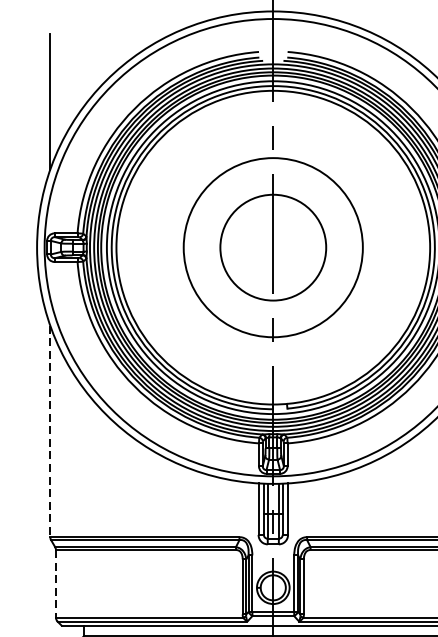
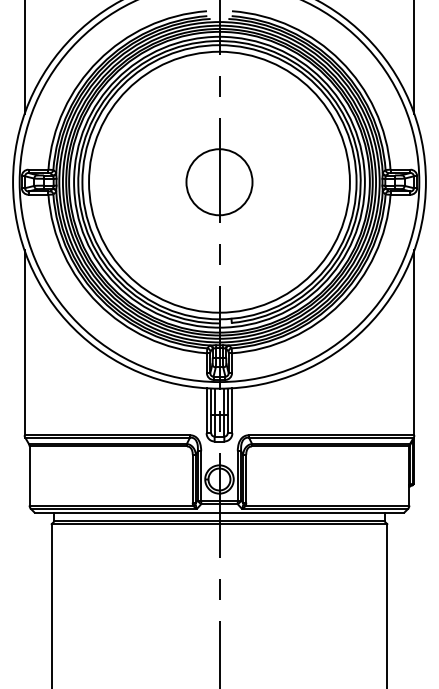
circle: (273, 246) -> (219, 181), size x1.67
circle: (273, 247) -> (219, 182), size x0.71
line: (50, 432) -> (24, 343), dashed -> solid
line: (55, 584) -> (29, 476), dashed -> solid

